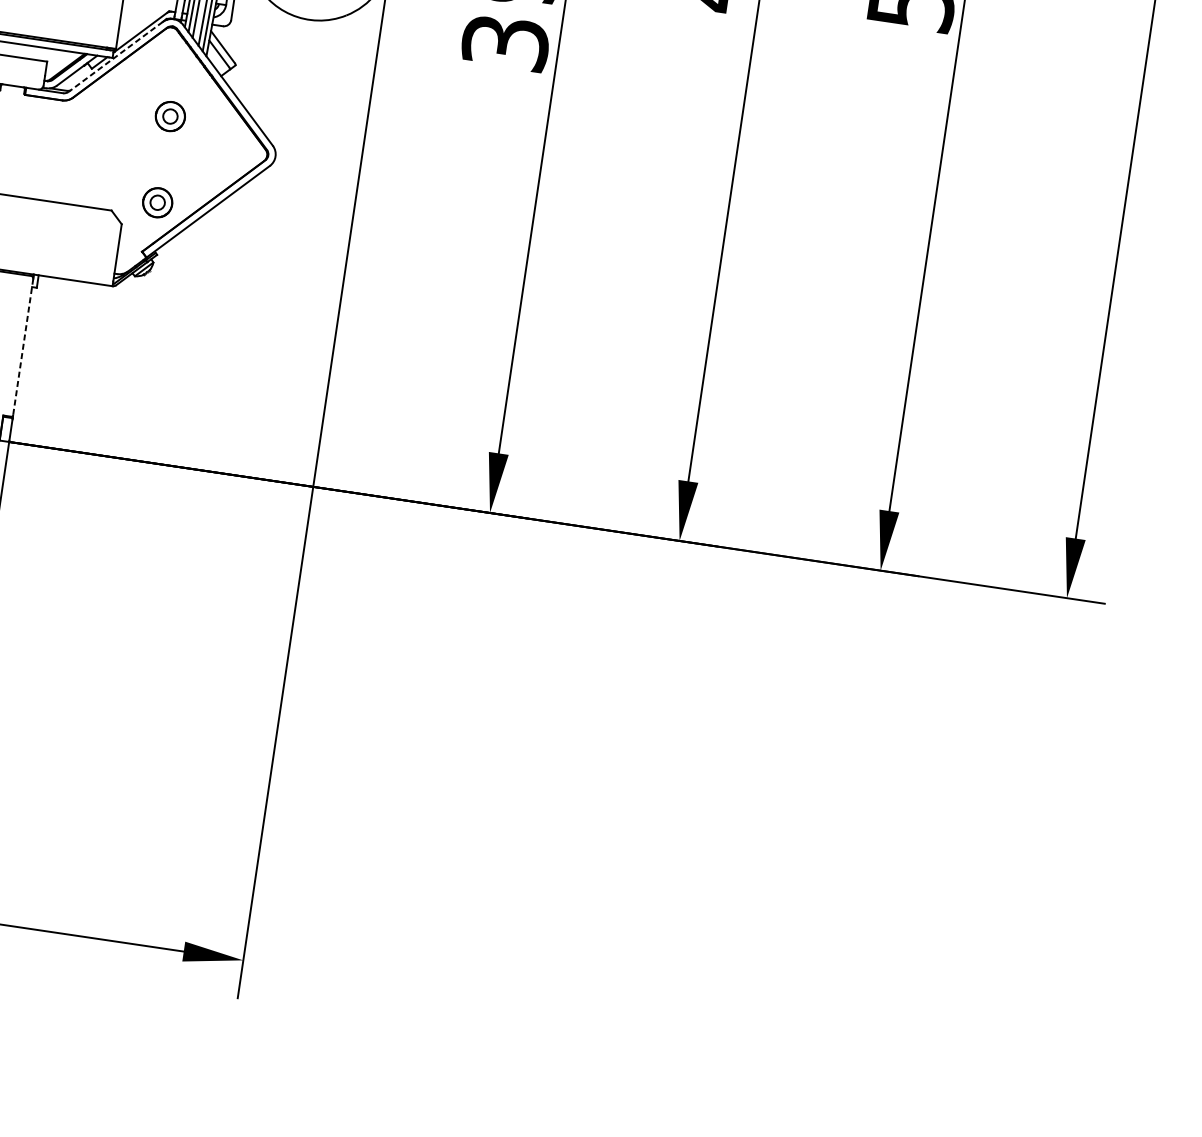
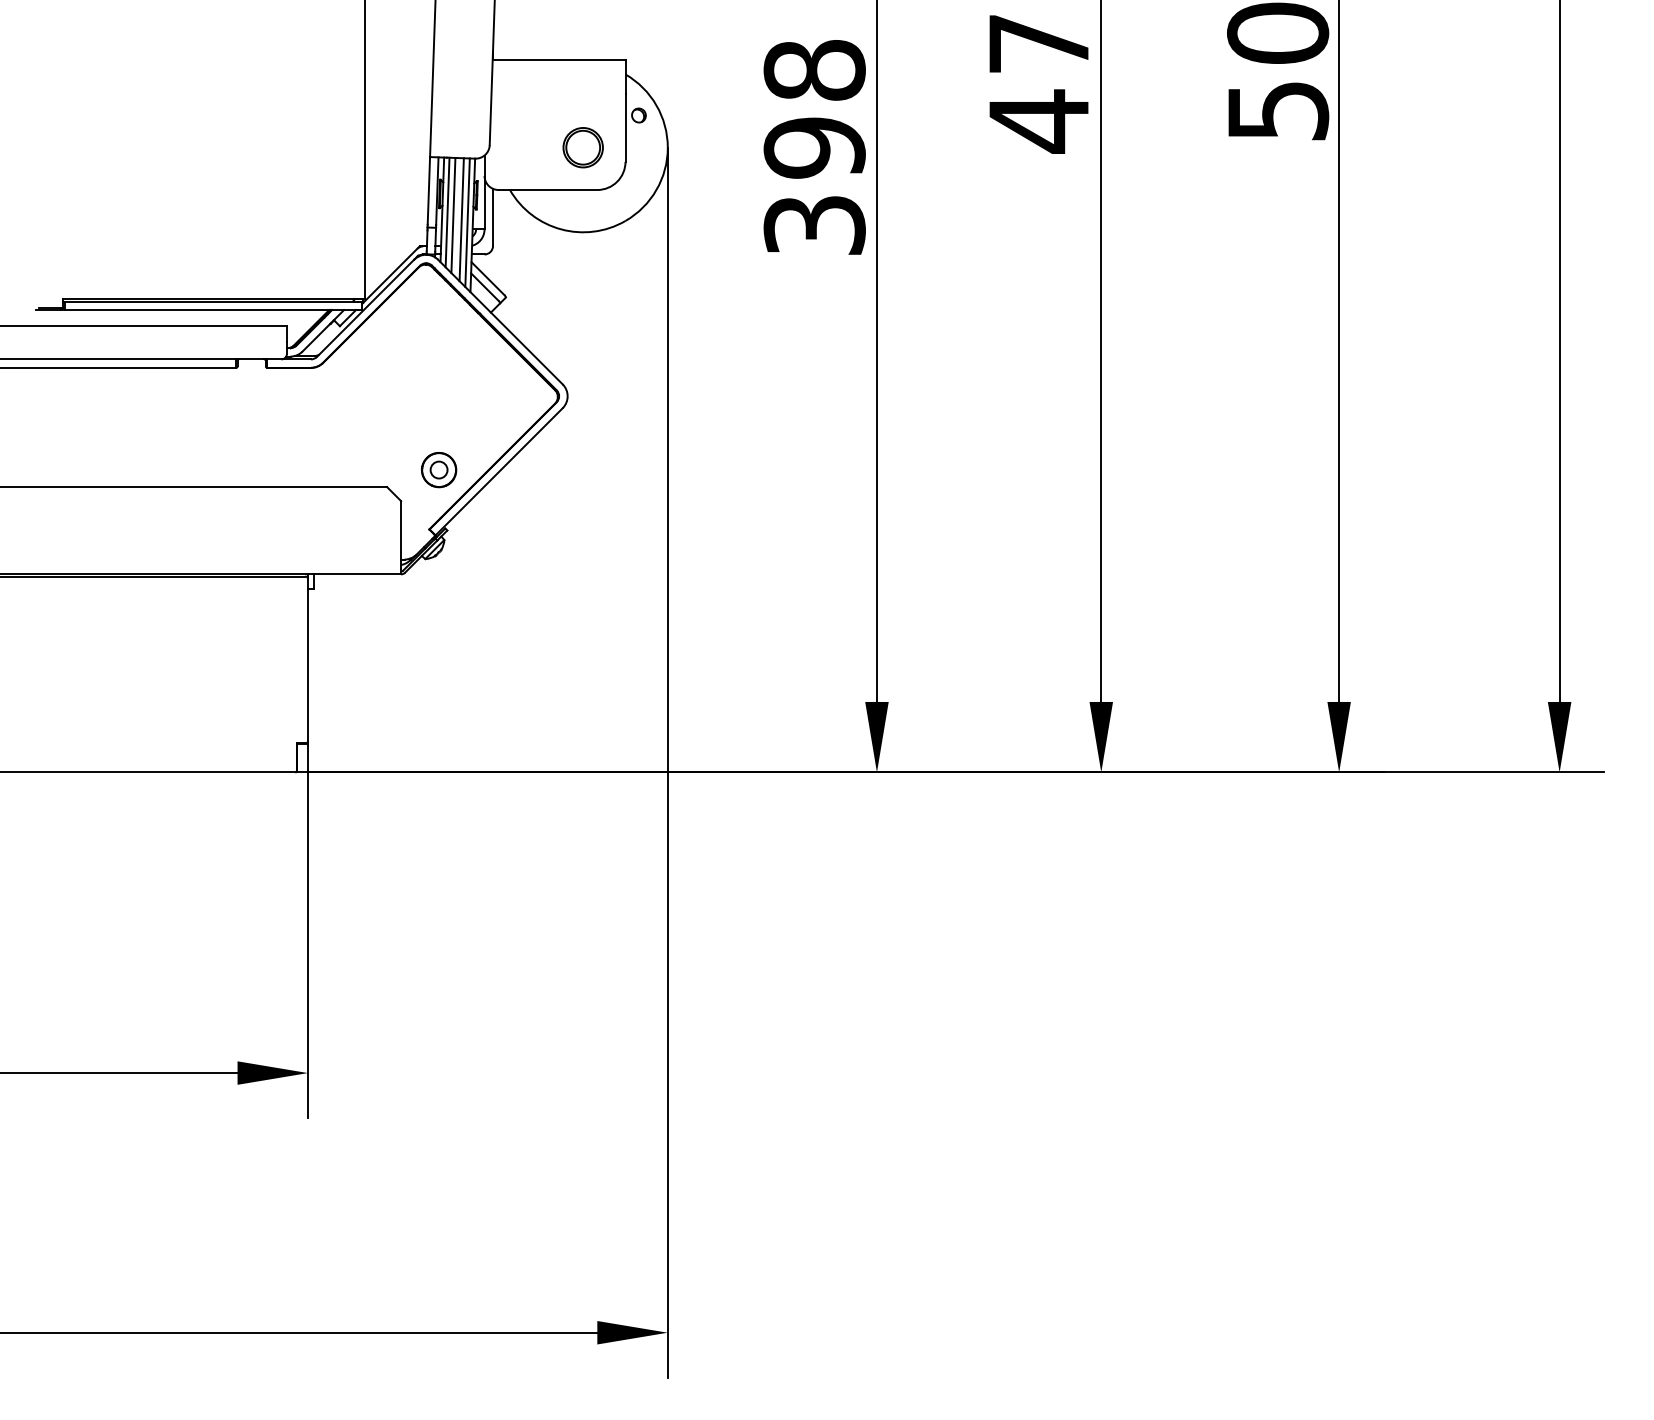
line: (115, 57) -> (365, 308), dashed -> solid
part: (170, 116) -> (439, 368), removed
line: (23, 347) -> (308, 660), dashed -> solid

